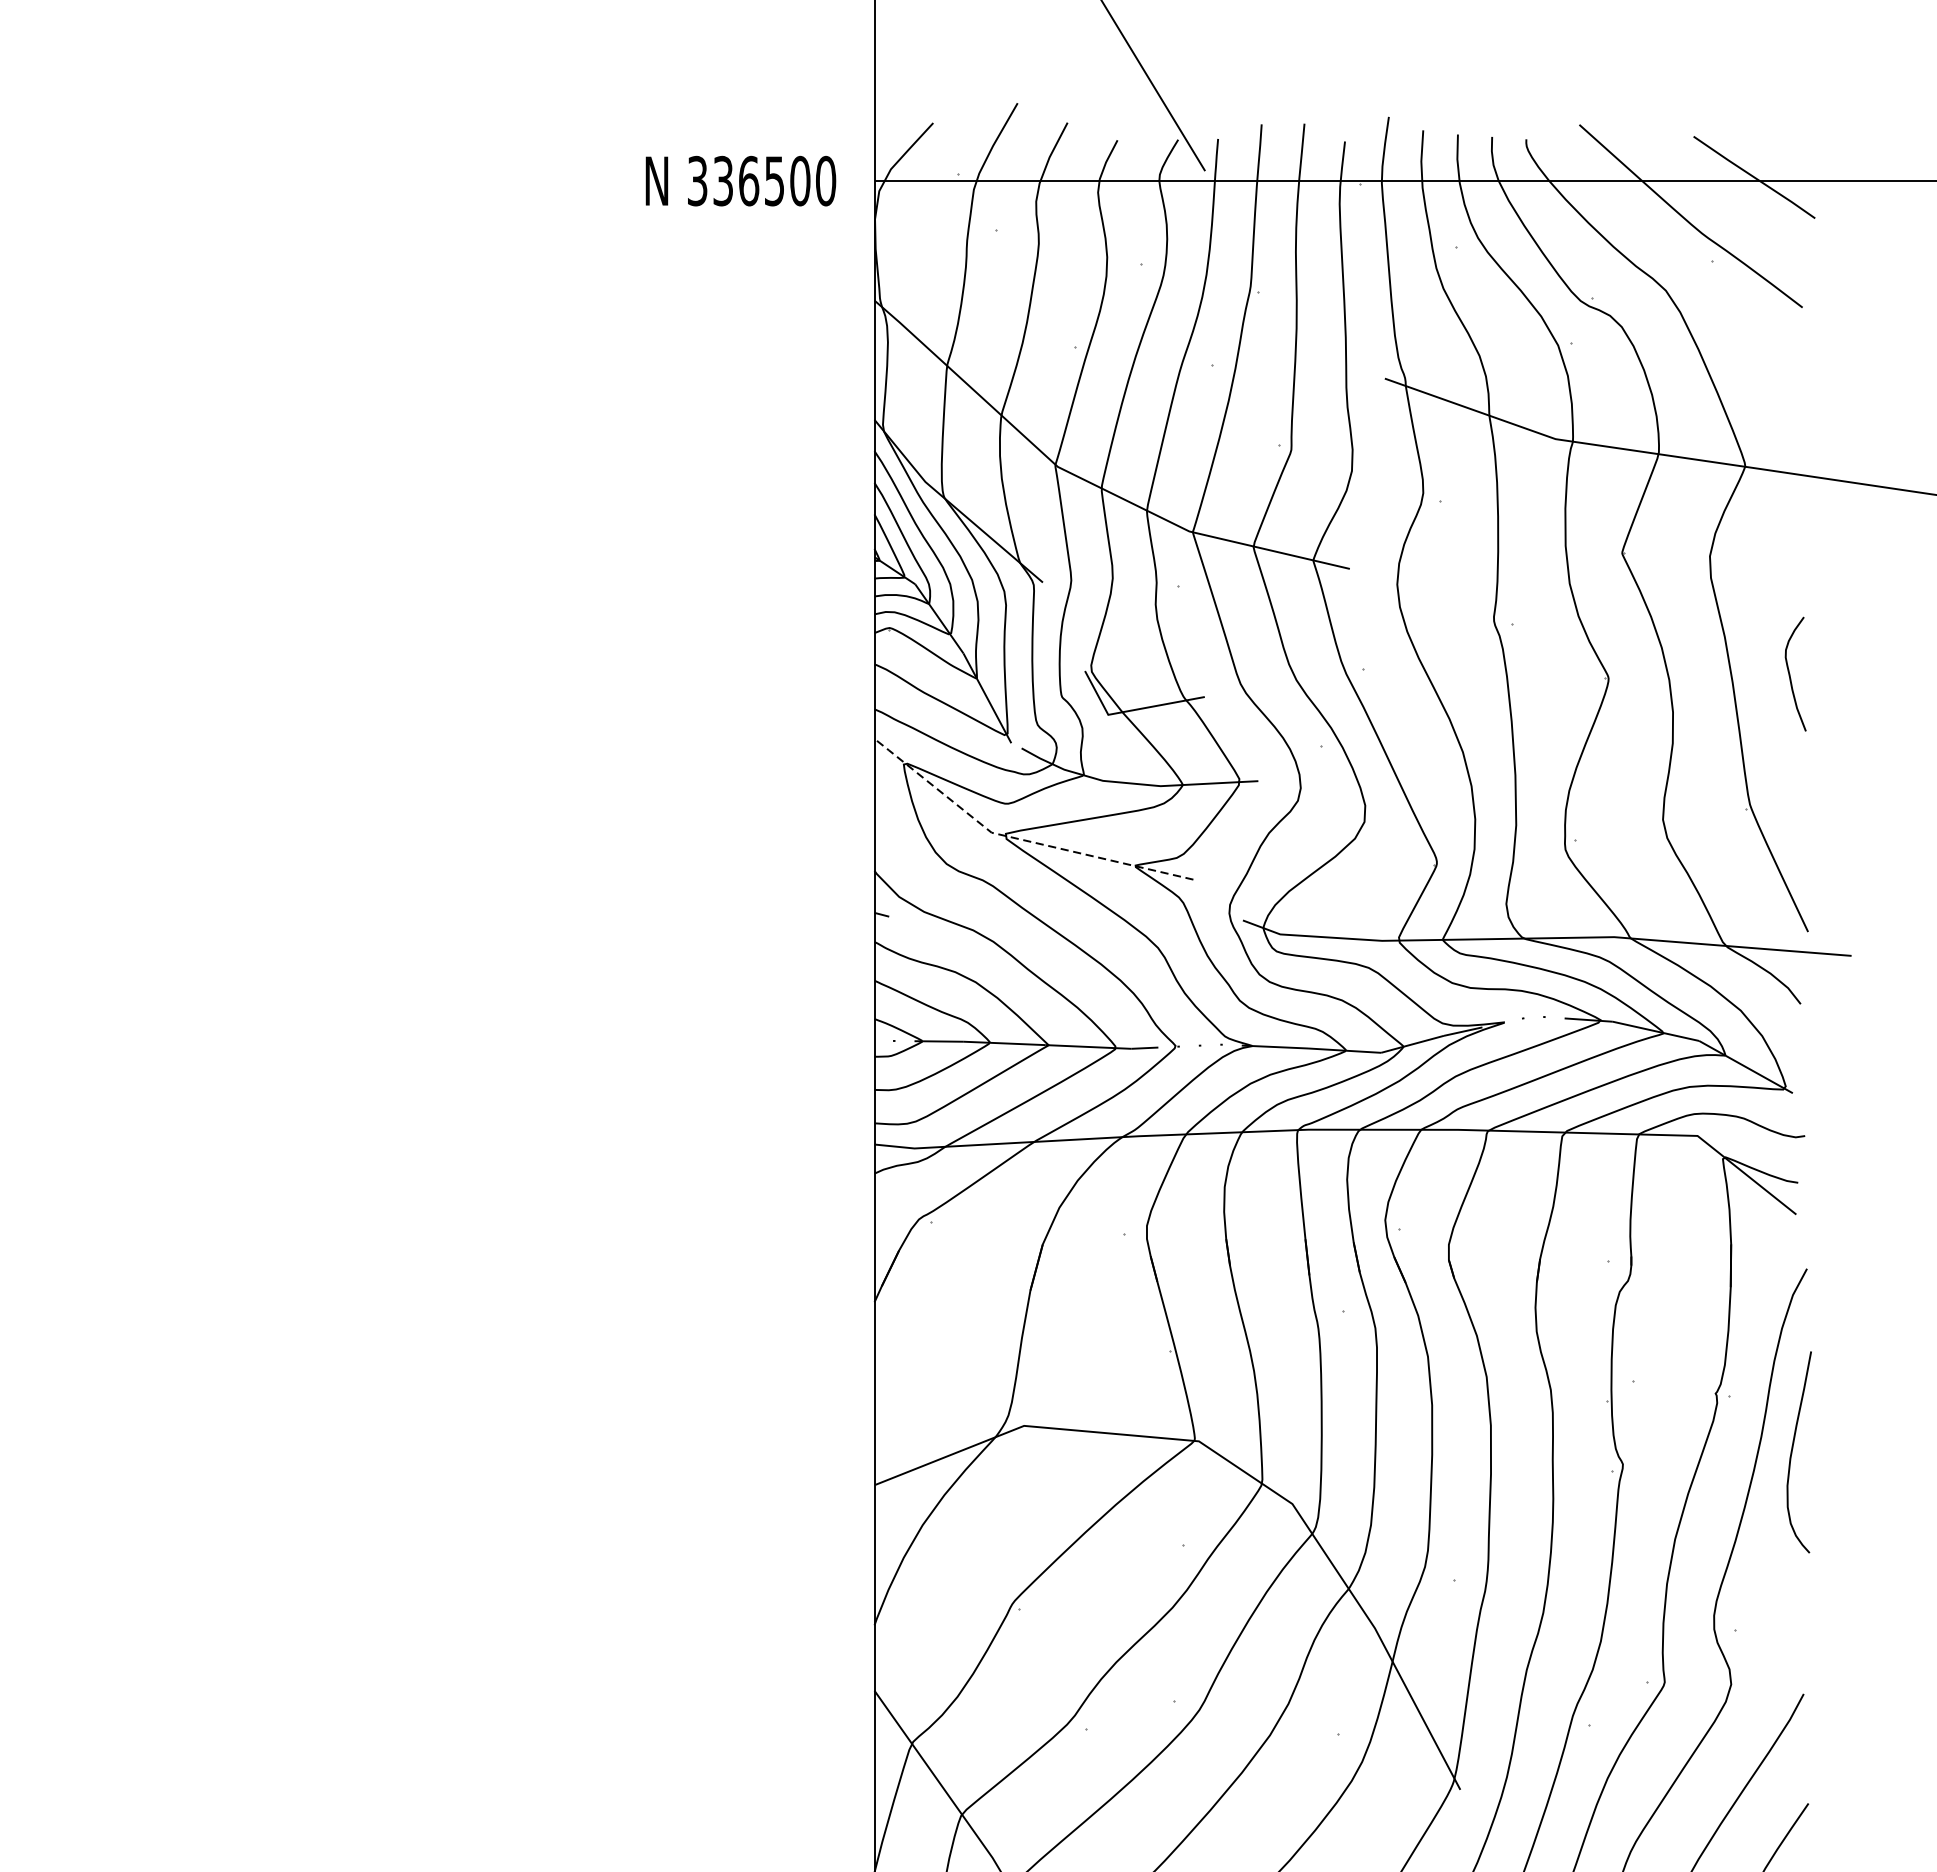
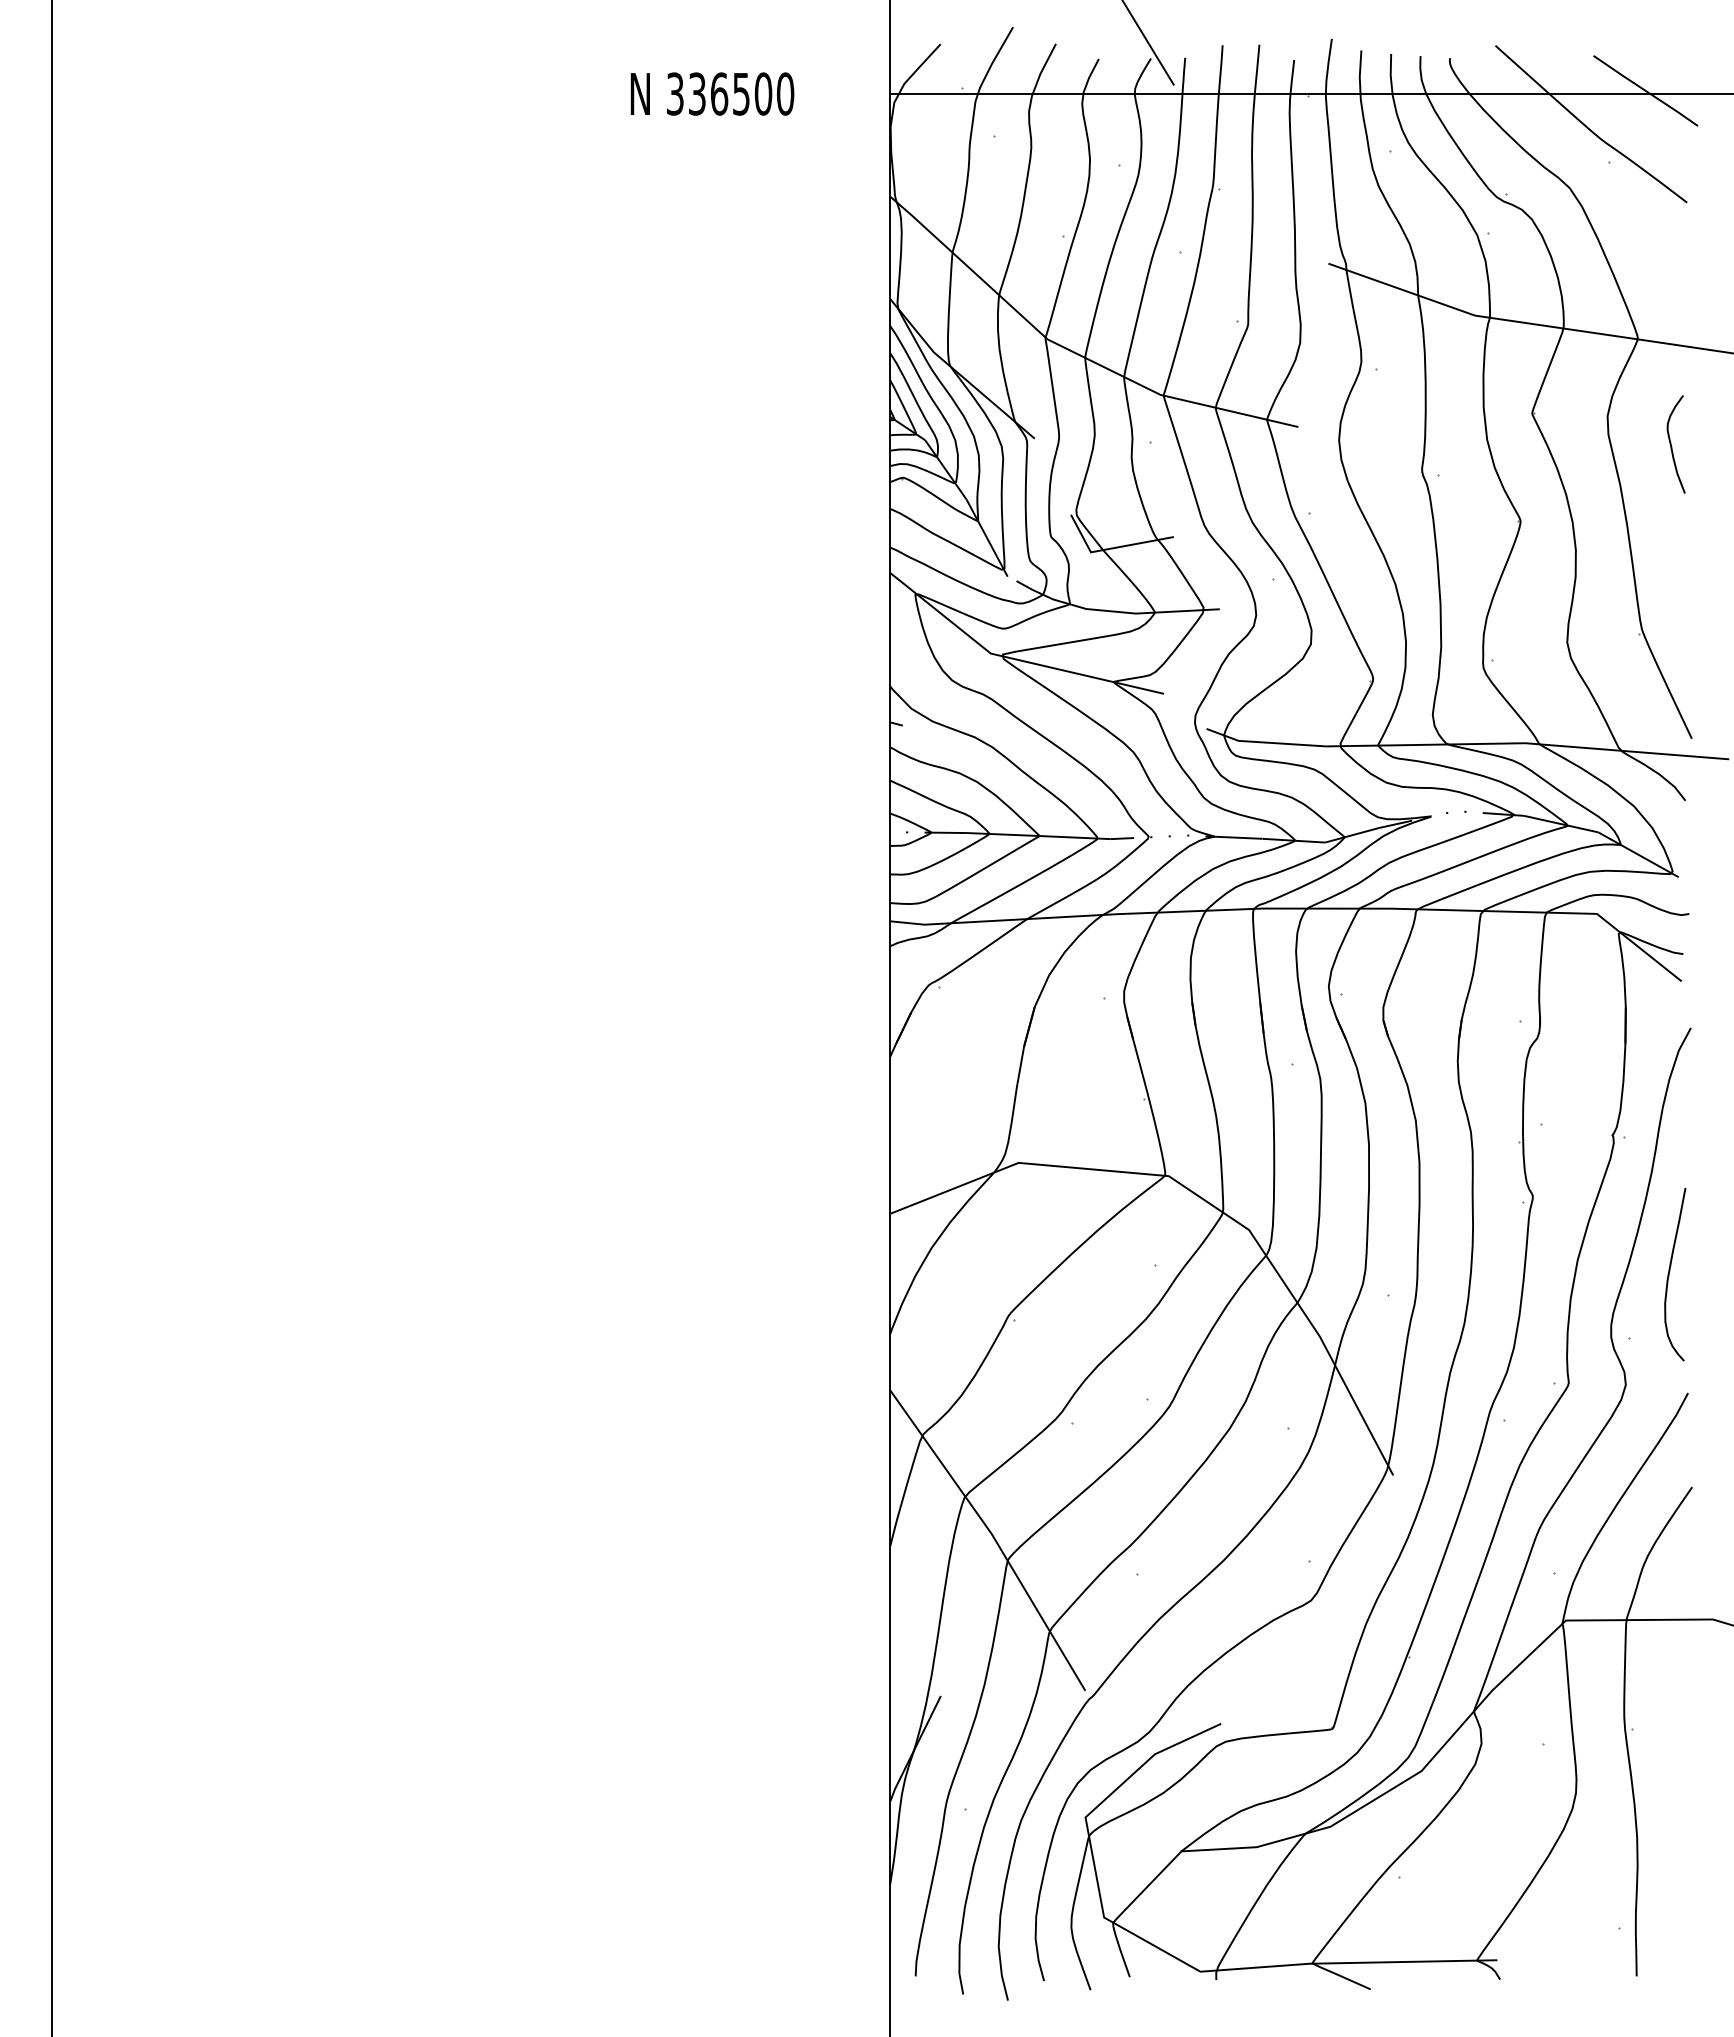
text: (740, 180) -> (712, 93), moved
curve: (1791, 676) -> (1672, 446), moved
line: (1018, 838) -> (1013, 658), dashed -> solid
curve: (1793, 1448) -> (1670, 1271), moved

